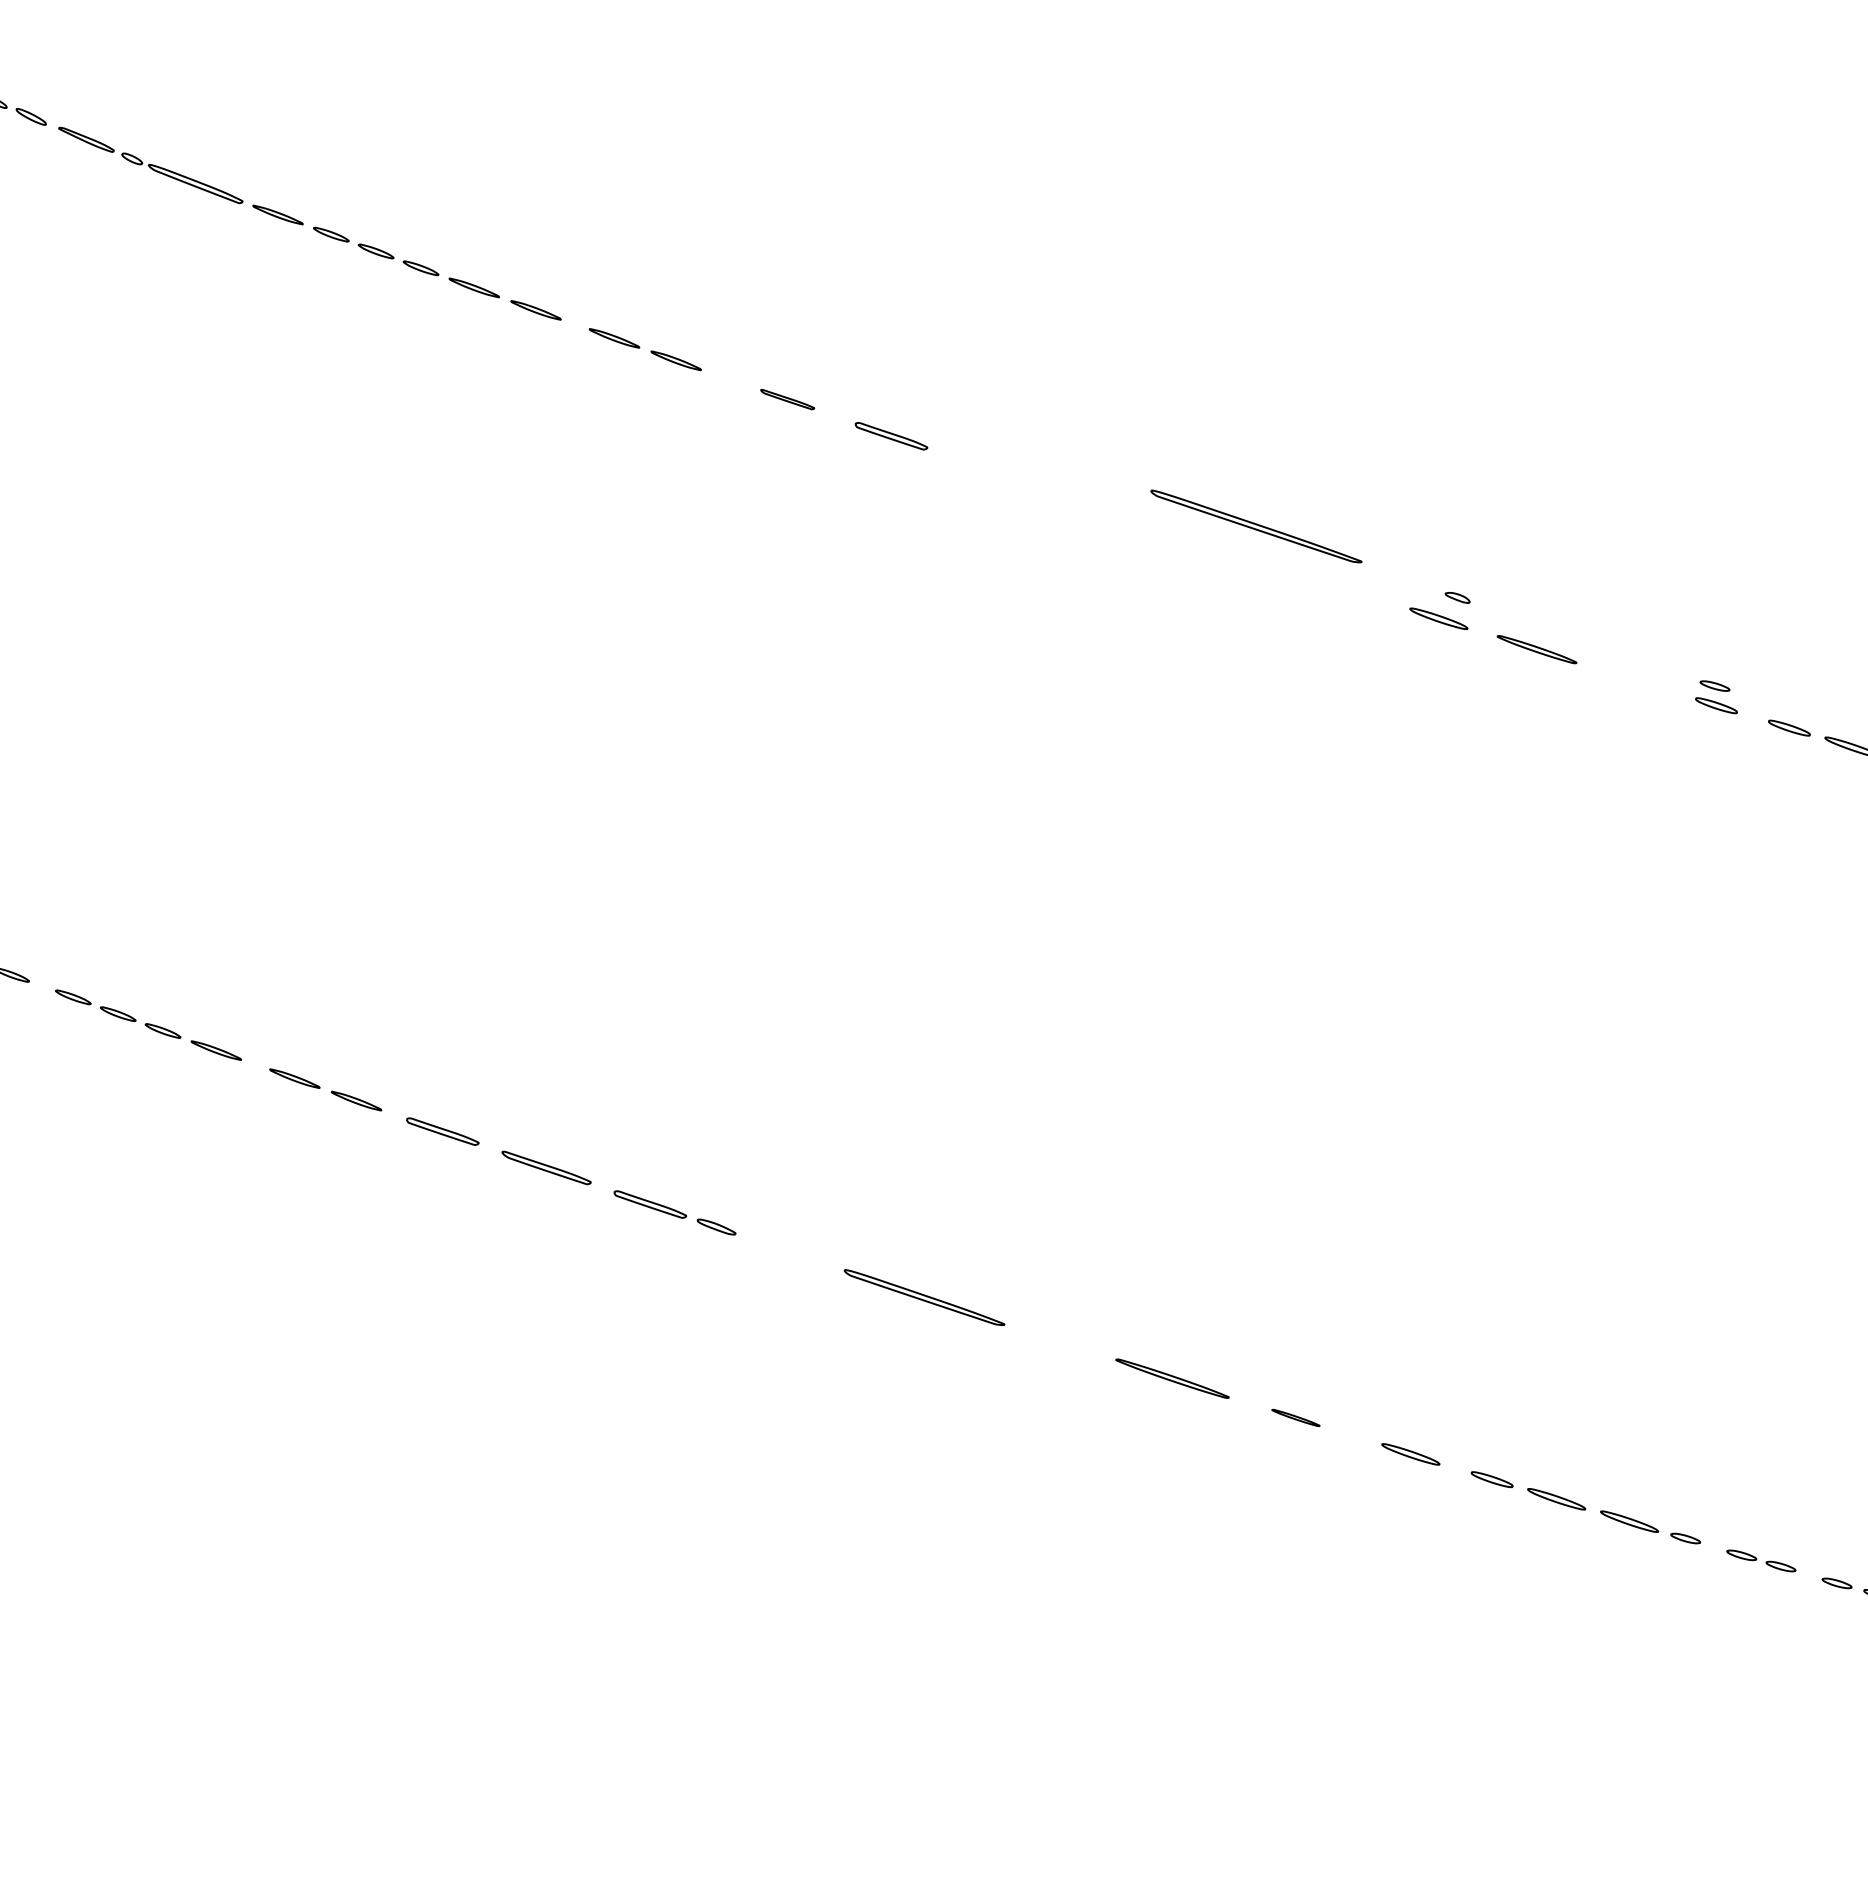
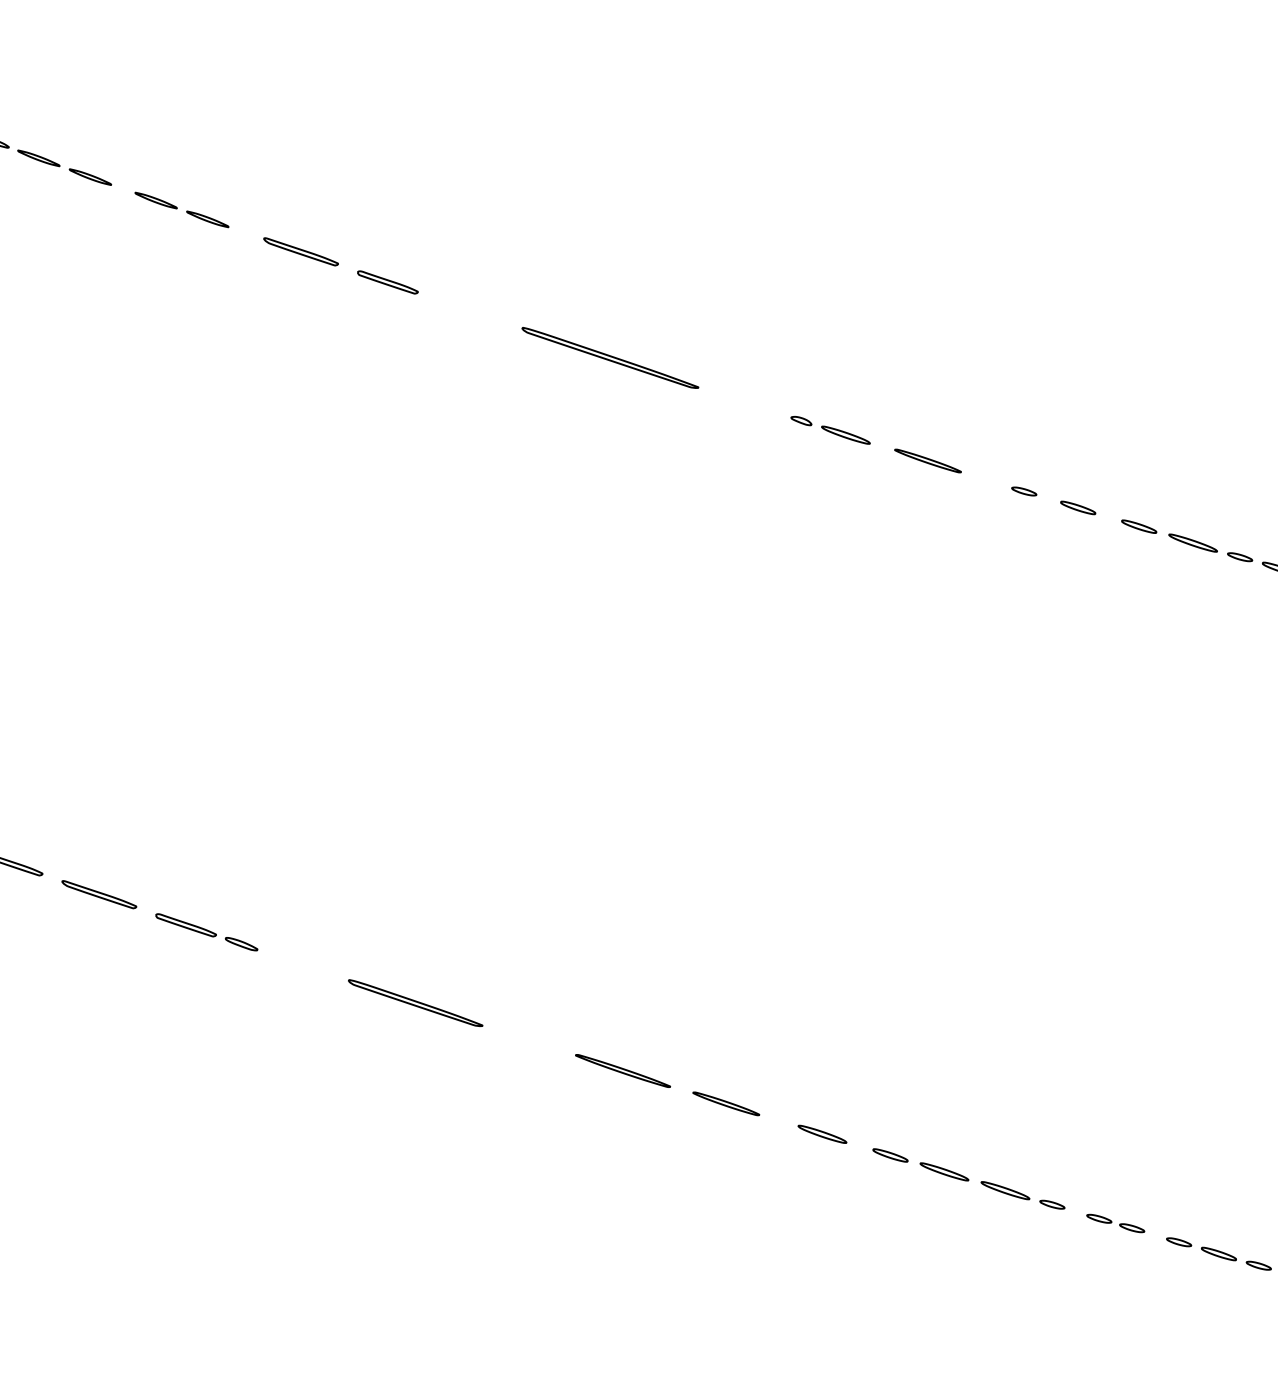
part: (787, 399) -> (300, 251), size x1.67
part: (1256, 526) -> (610, 357), moved
part: (1457, 597) -> (801, 420), moved
part: (1714, 685) -> (1023, 491), moved
part: (1295, 1417) -> (725, 1103), size x1.67

